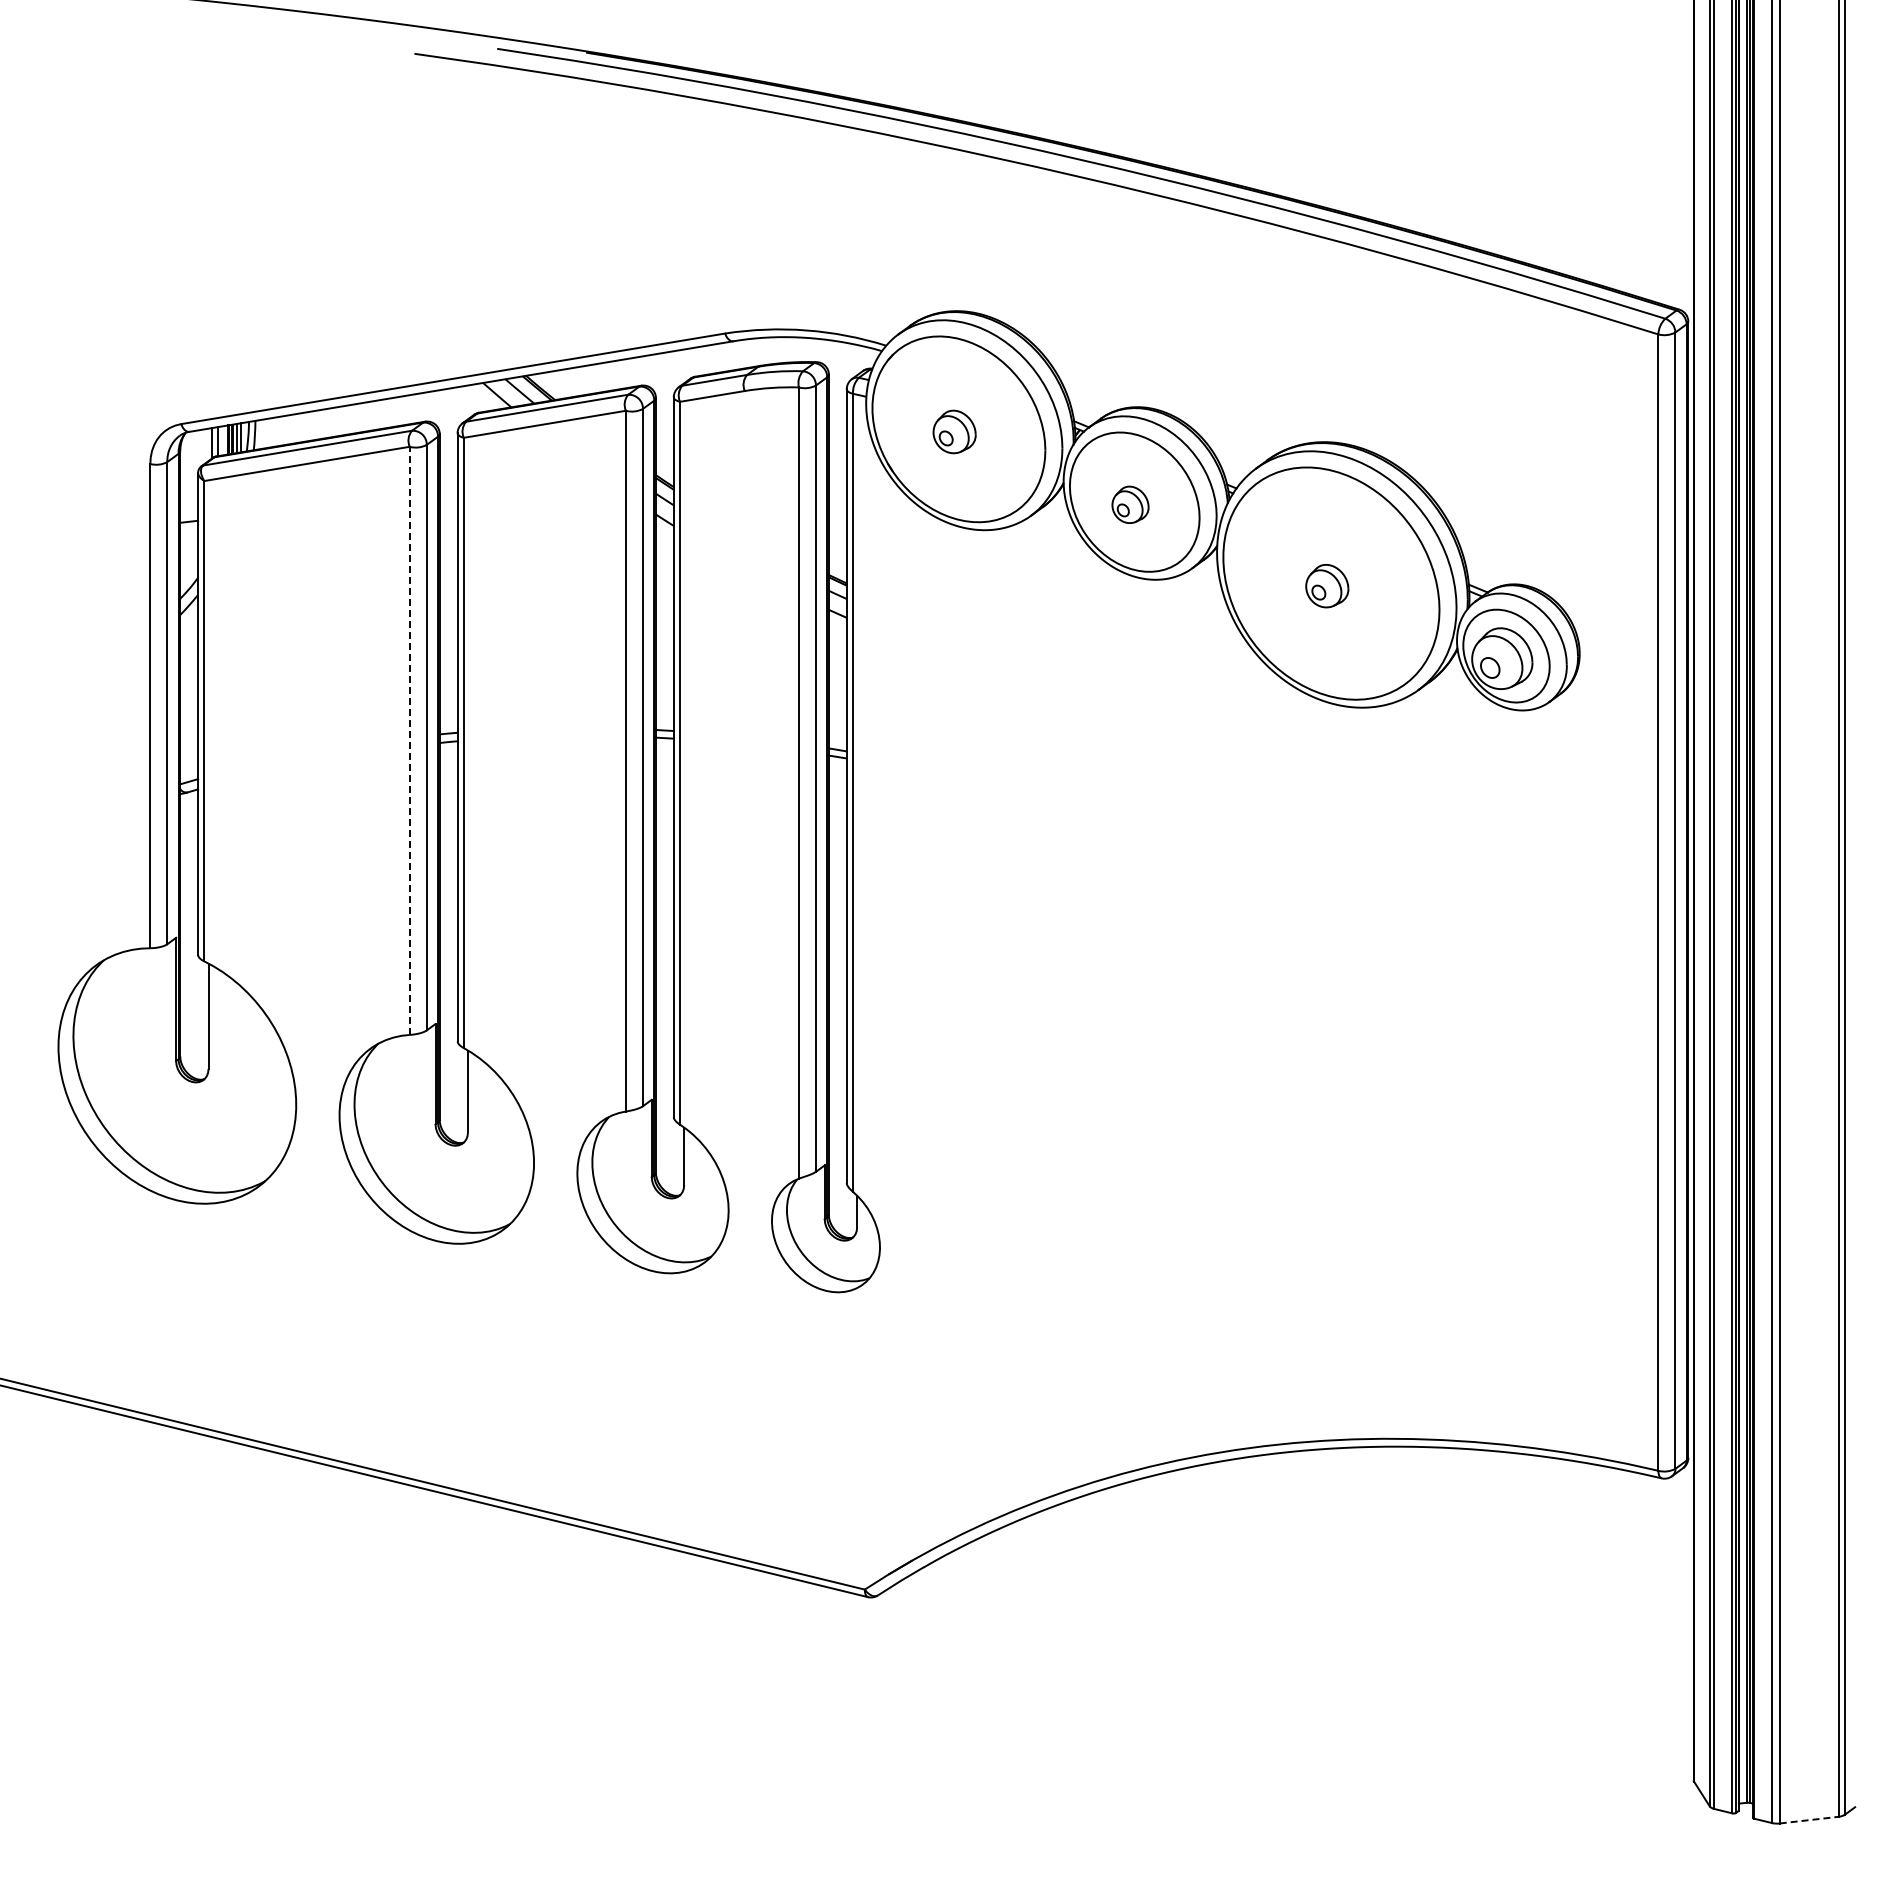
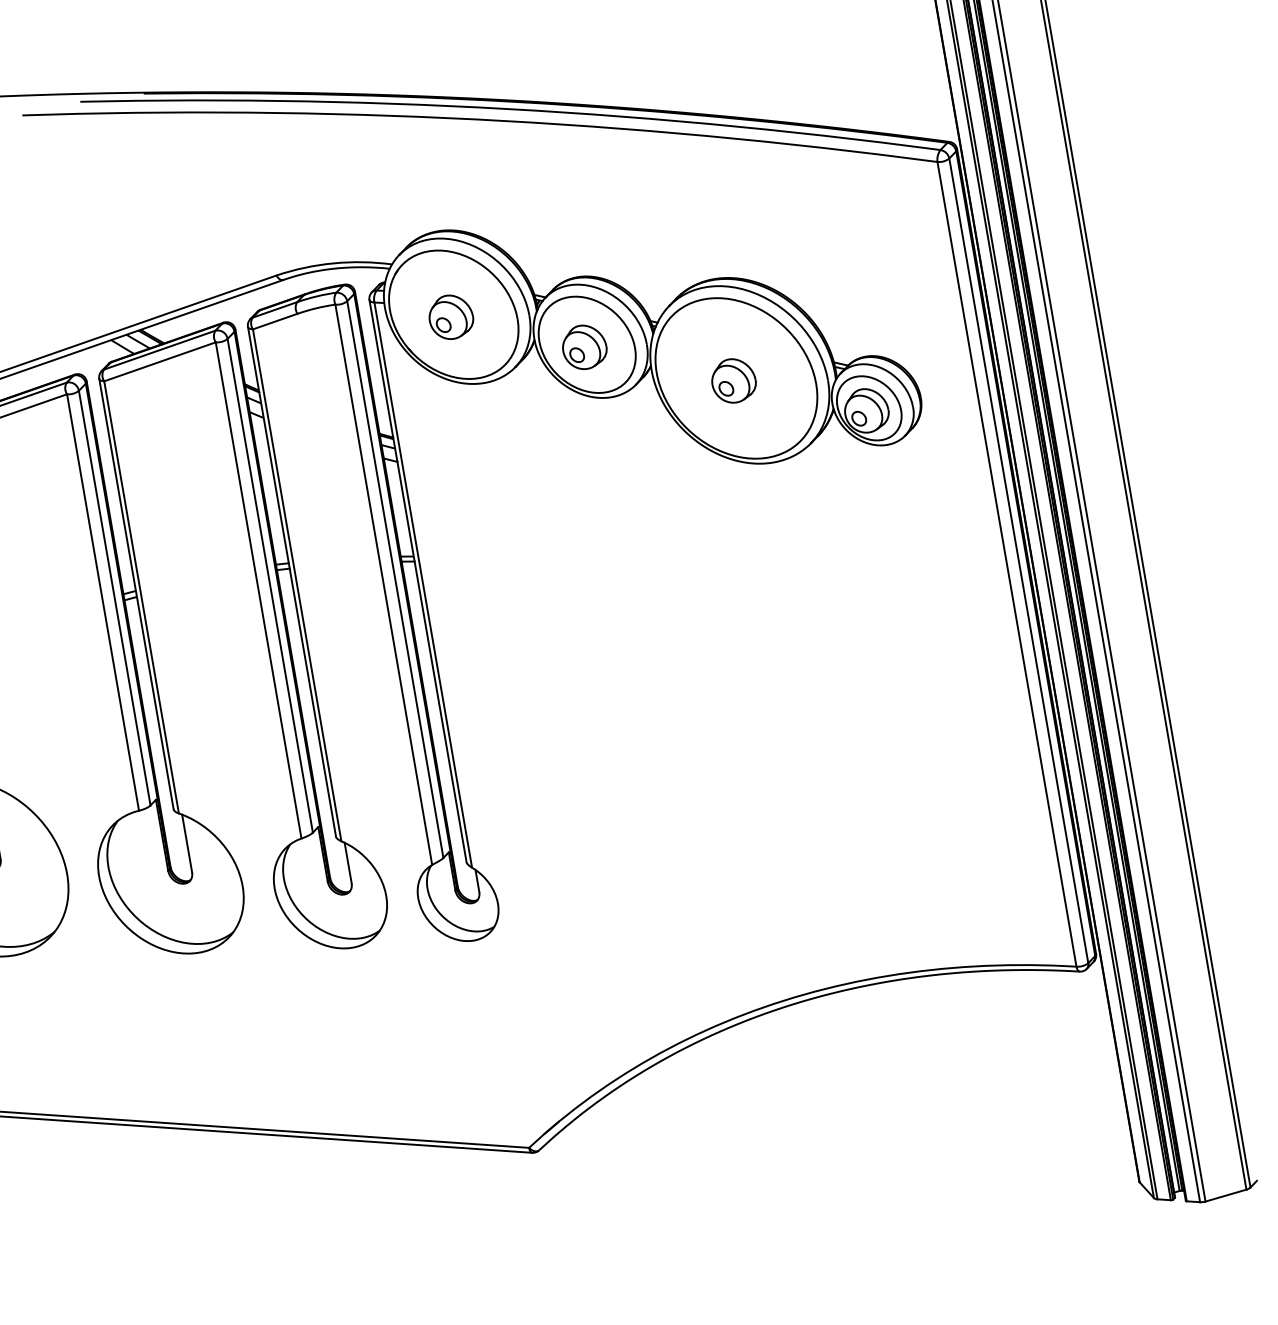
part: (954, 431) -> (450, 316), size x1.43
part: (1130, 504) -> (584, 346), size x1.67
part: (1327, 585) -> (733, 380), size x1.43
line: (409, 740) -> (102, 602), dashed -> solid
line: (1809, 1820) -> (1226, 1195), dashed -> solid

